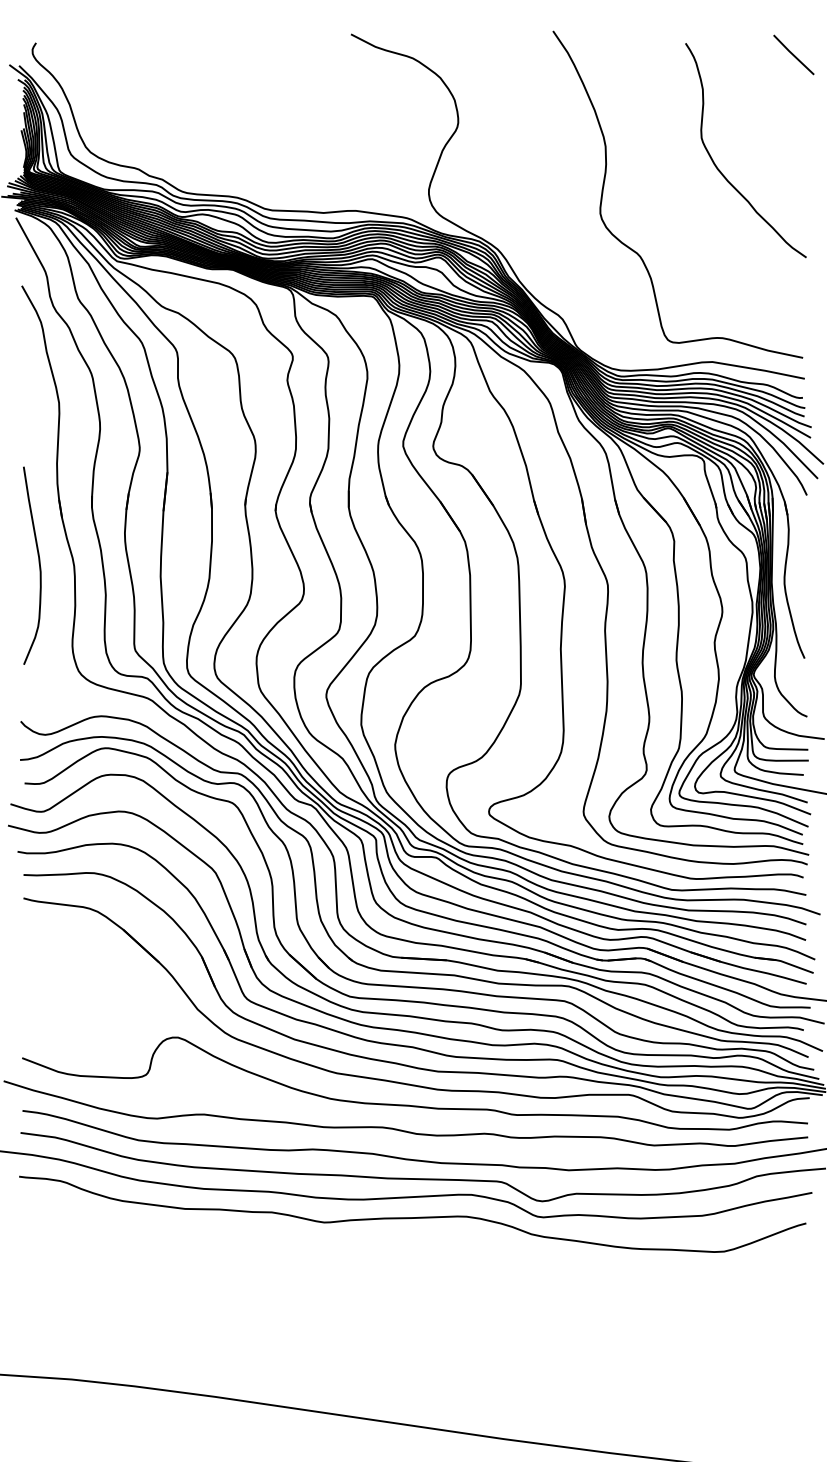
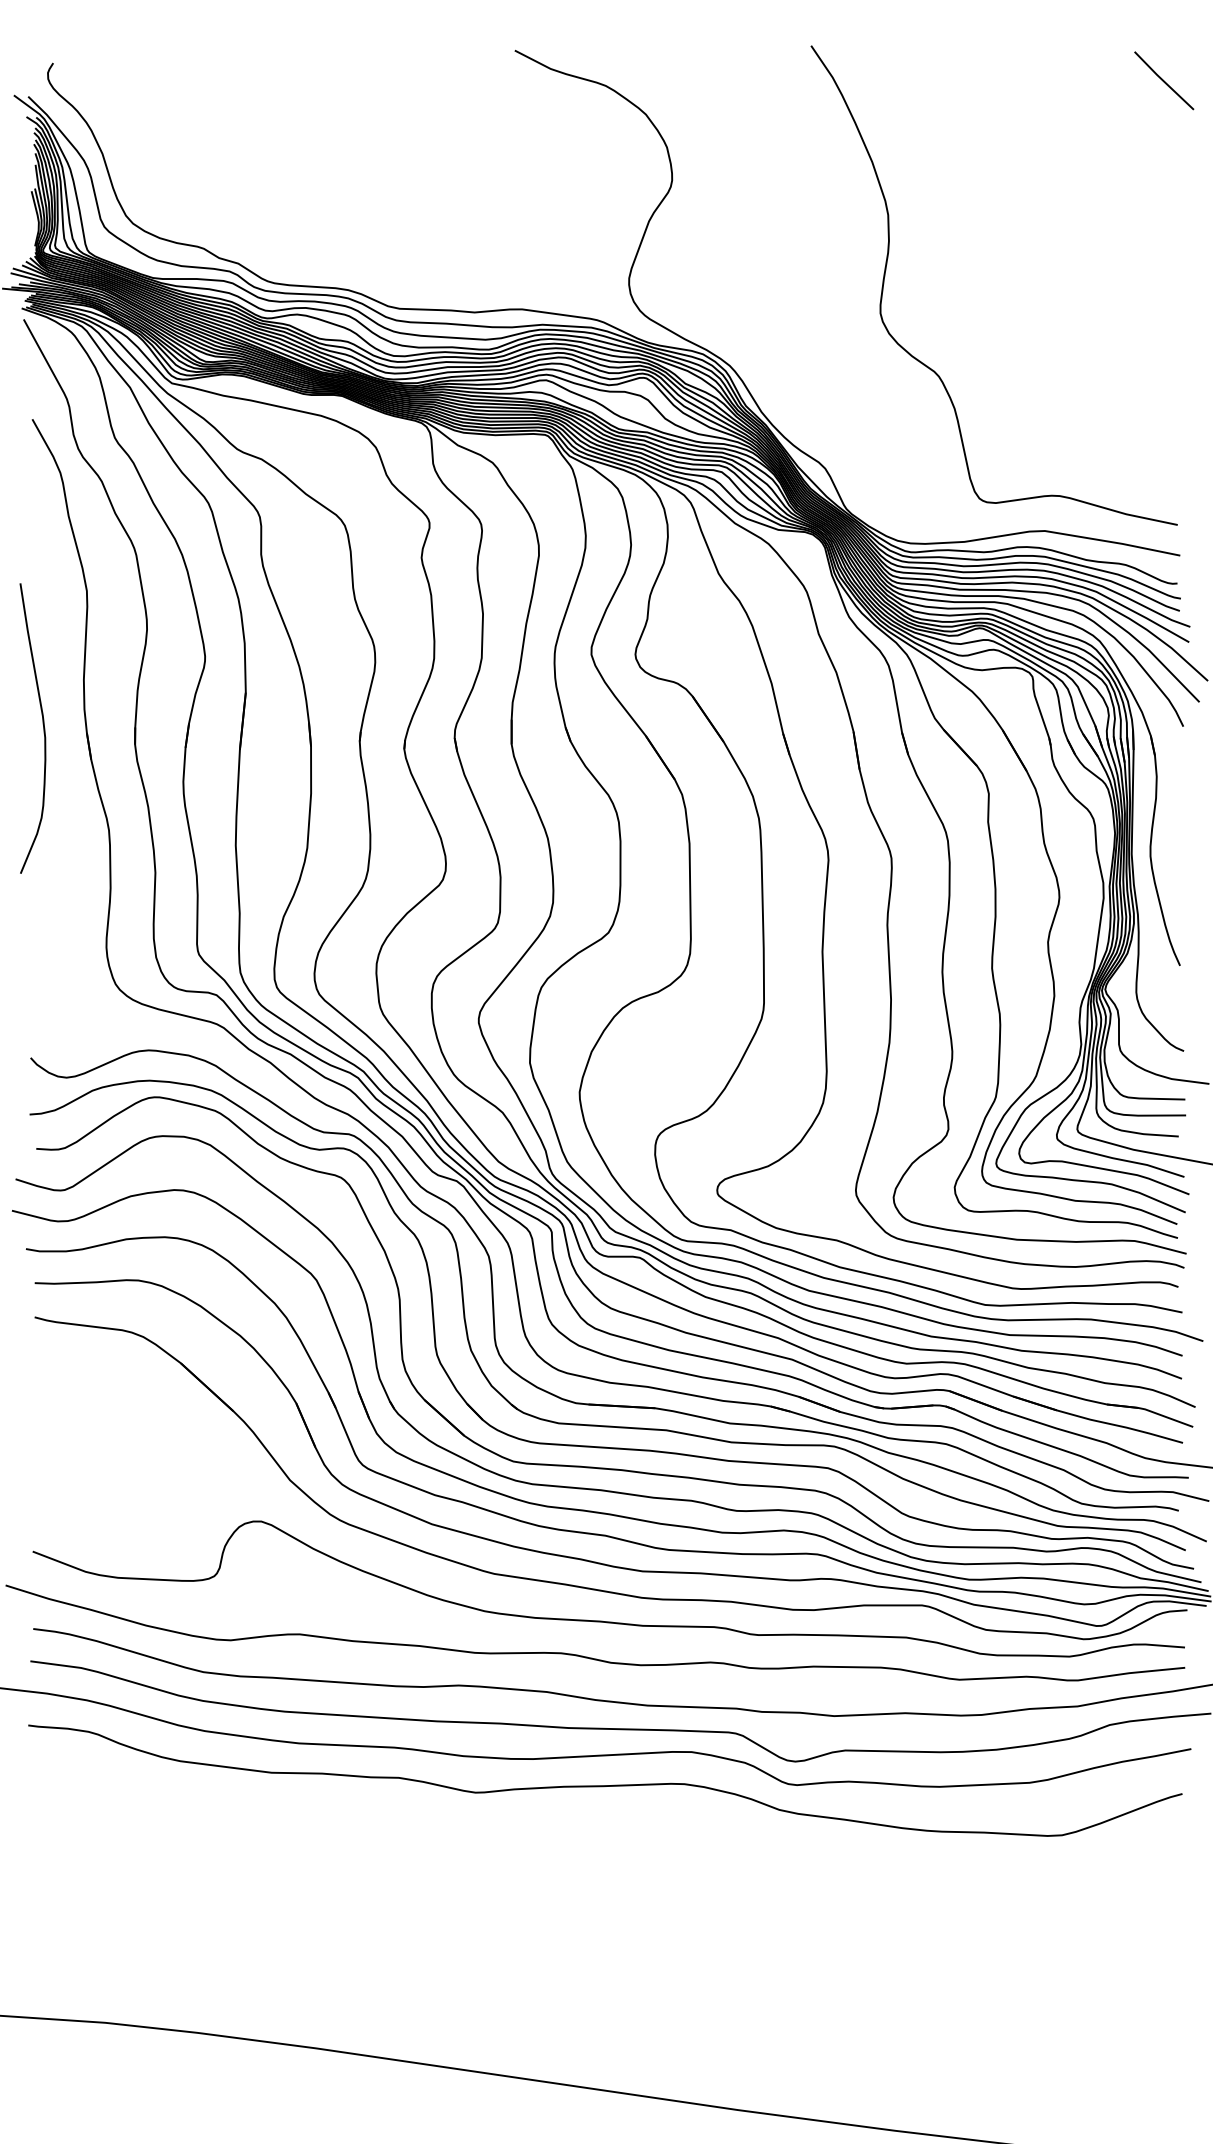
curve: (721, 171) -> (1058, 251), removed
curve: (38, 563) -> (42, 725), moved

